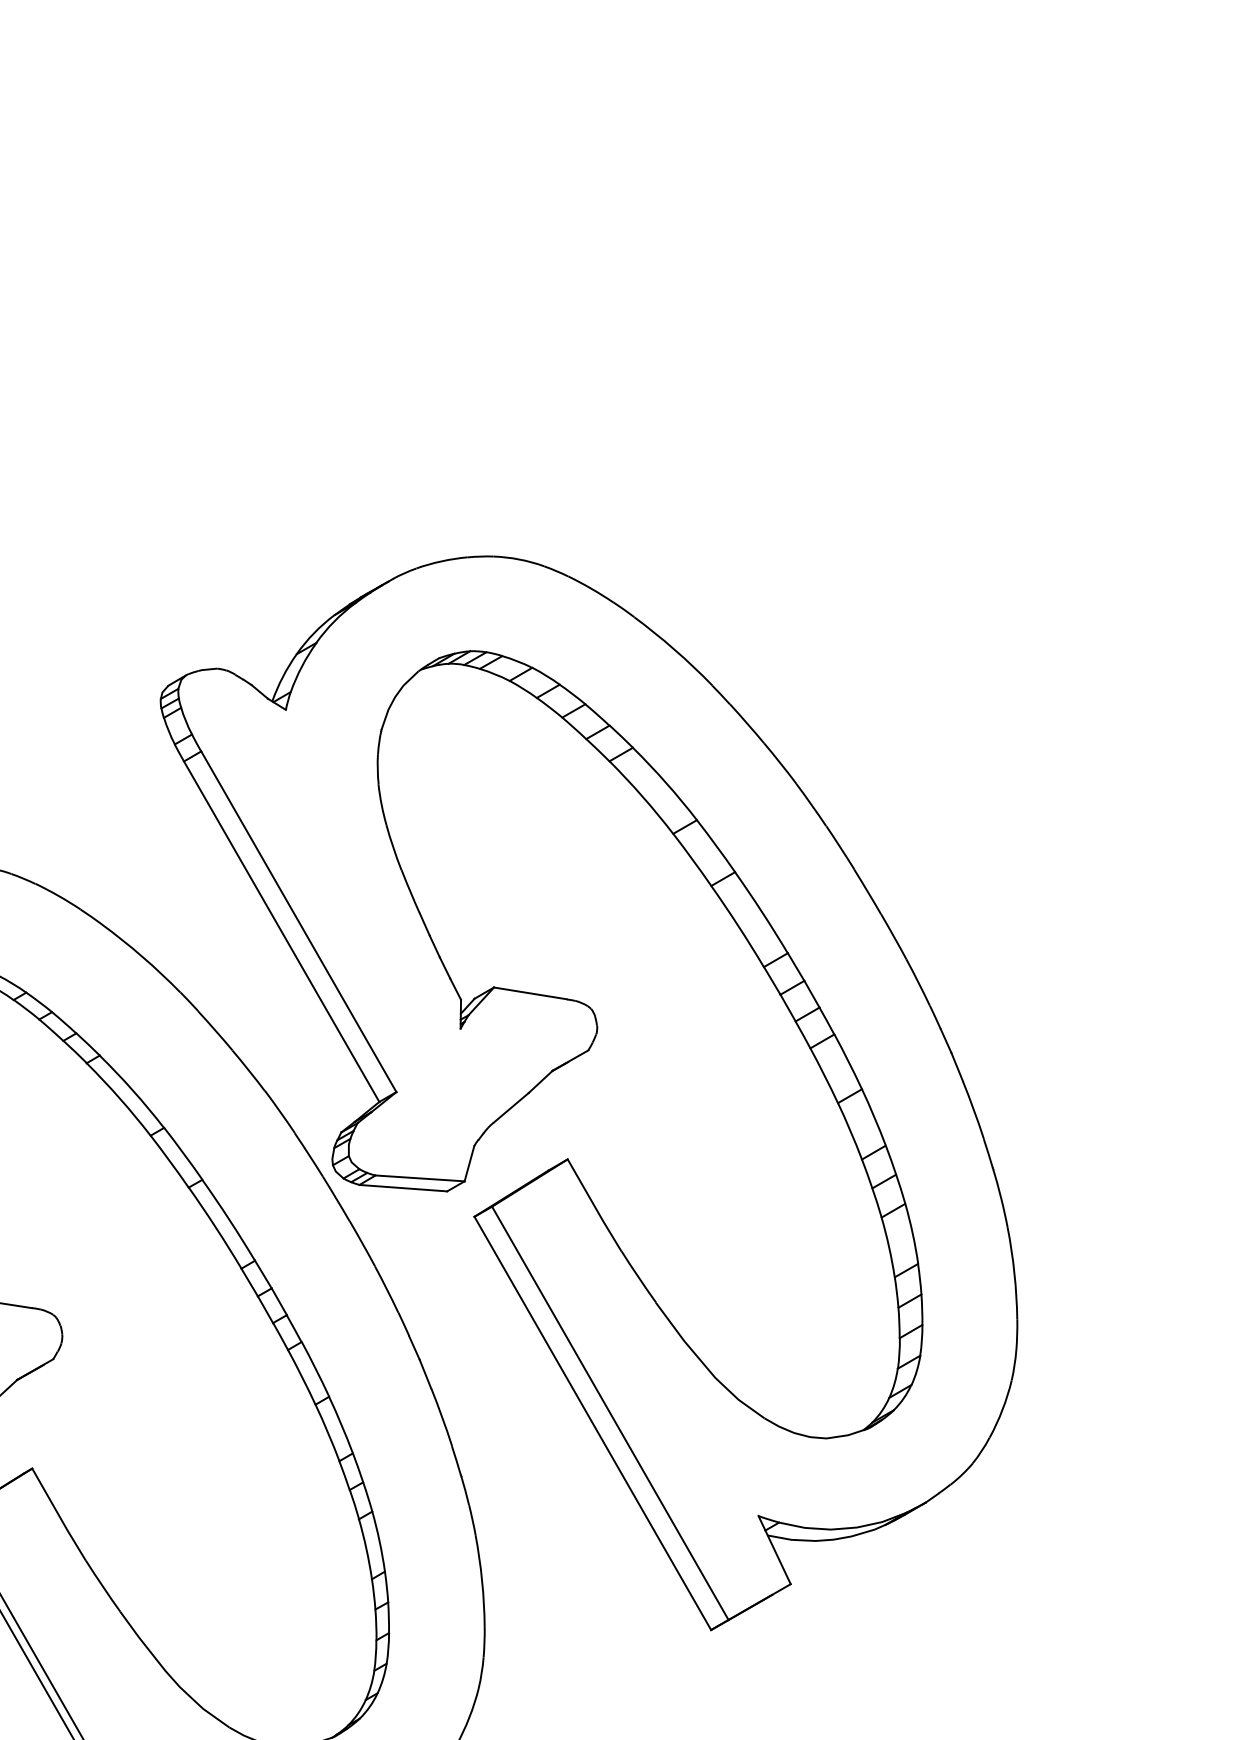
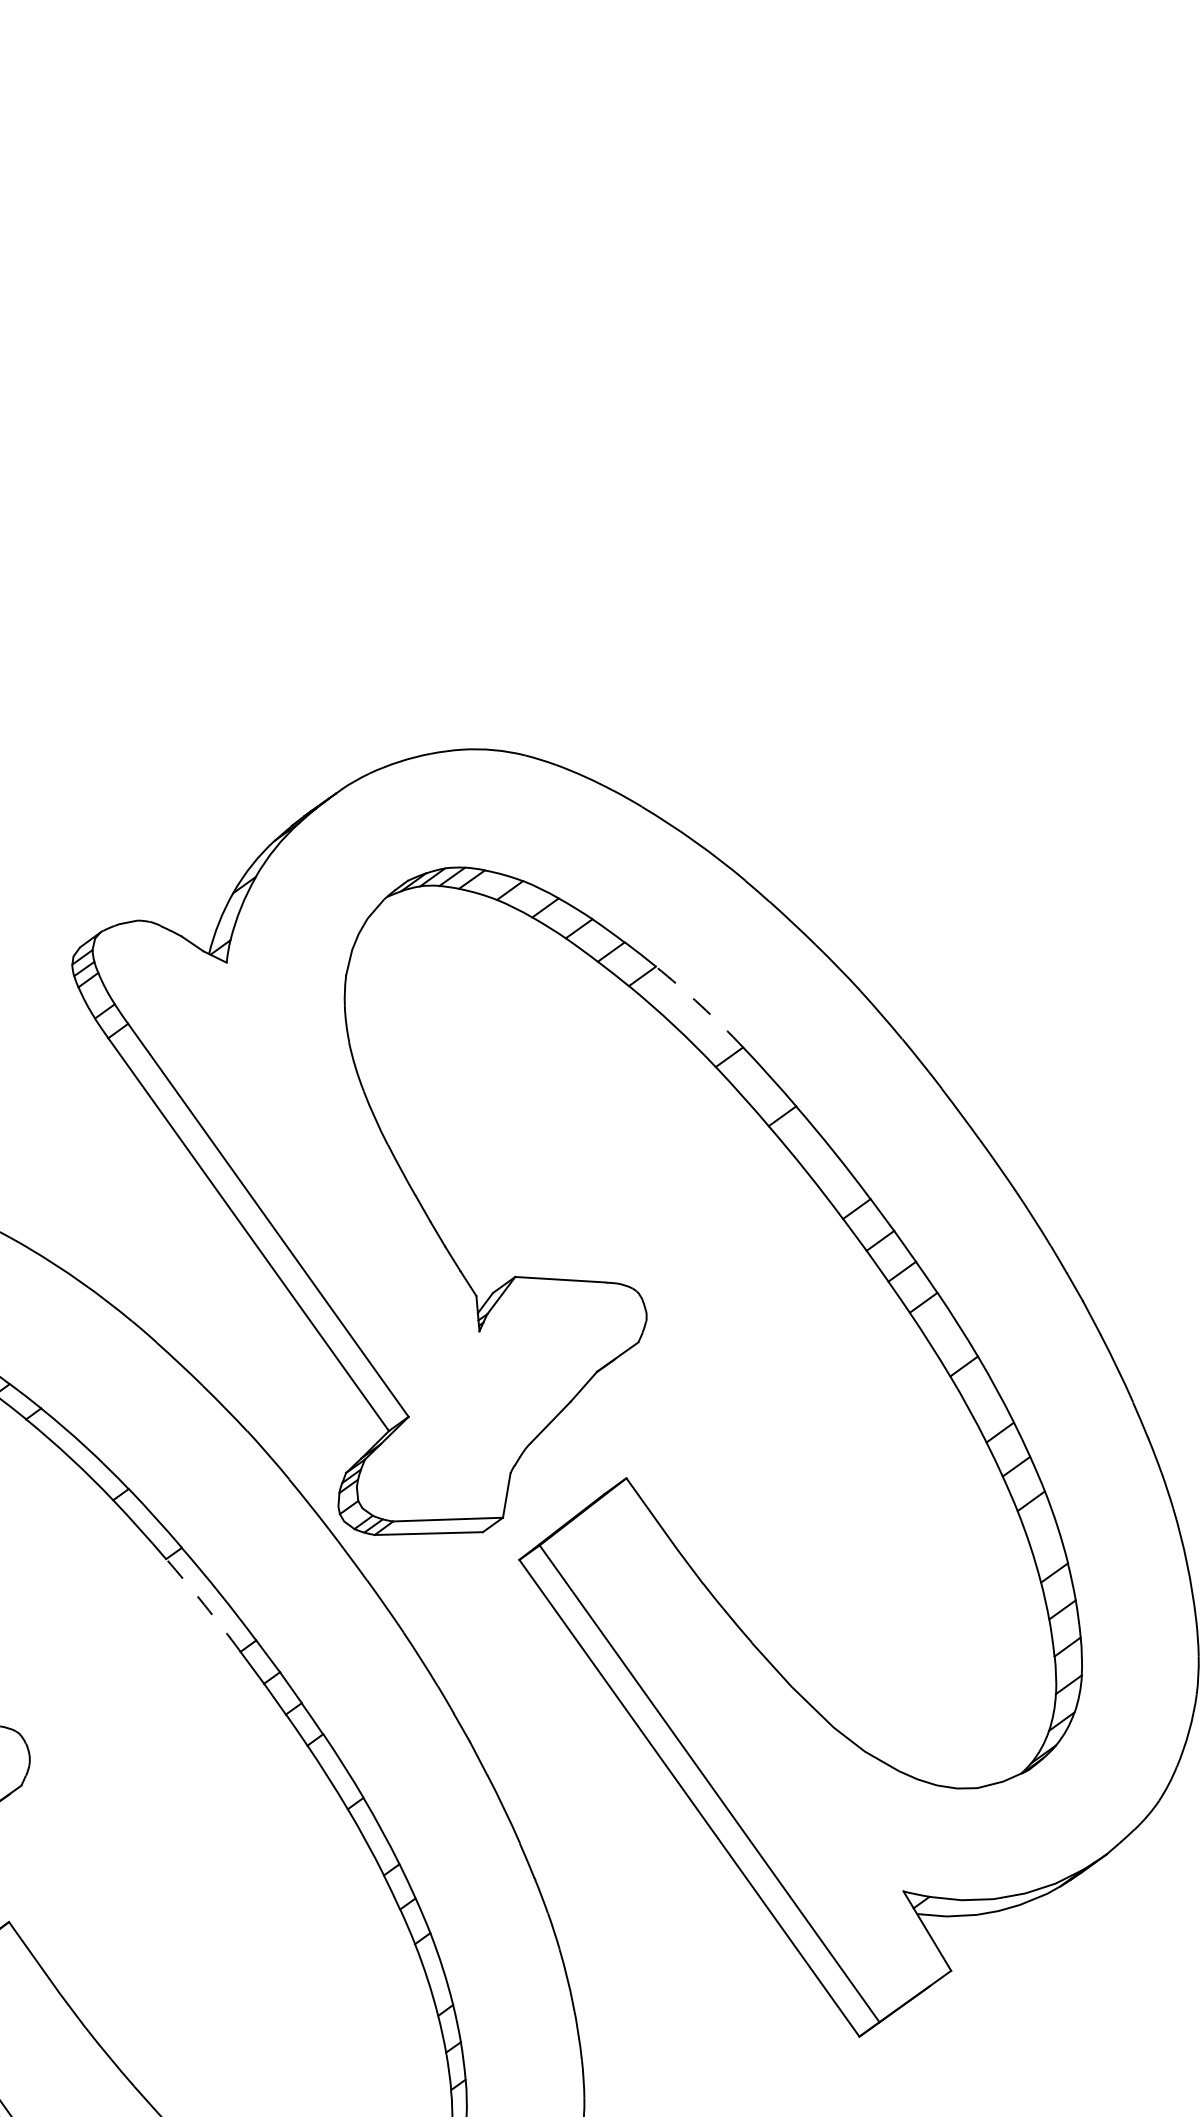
arc: (666, 783) -> (701, 1006), solid -> dashed
arc: (215, 1227) -> (203, 1604), solid -> dashed

